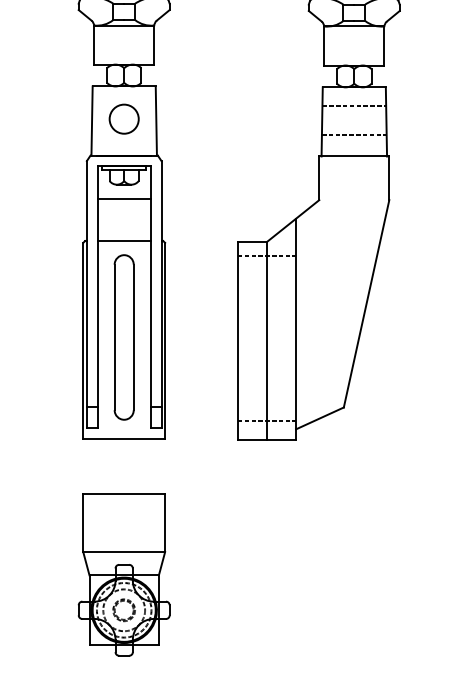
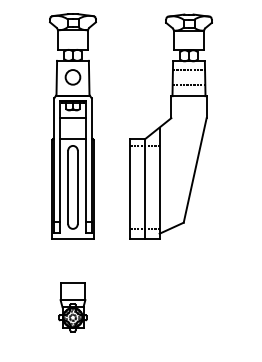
part: (123, 573) -> (72, 306), size x0.6

